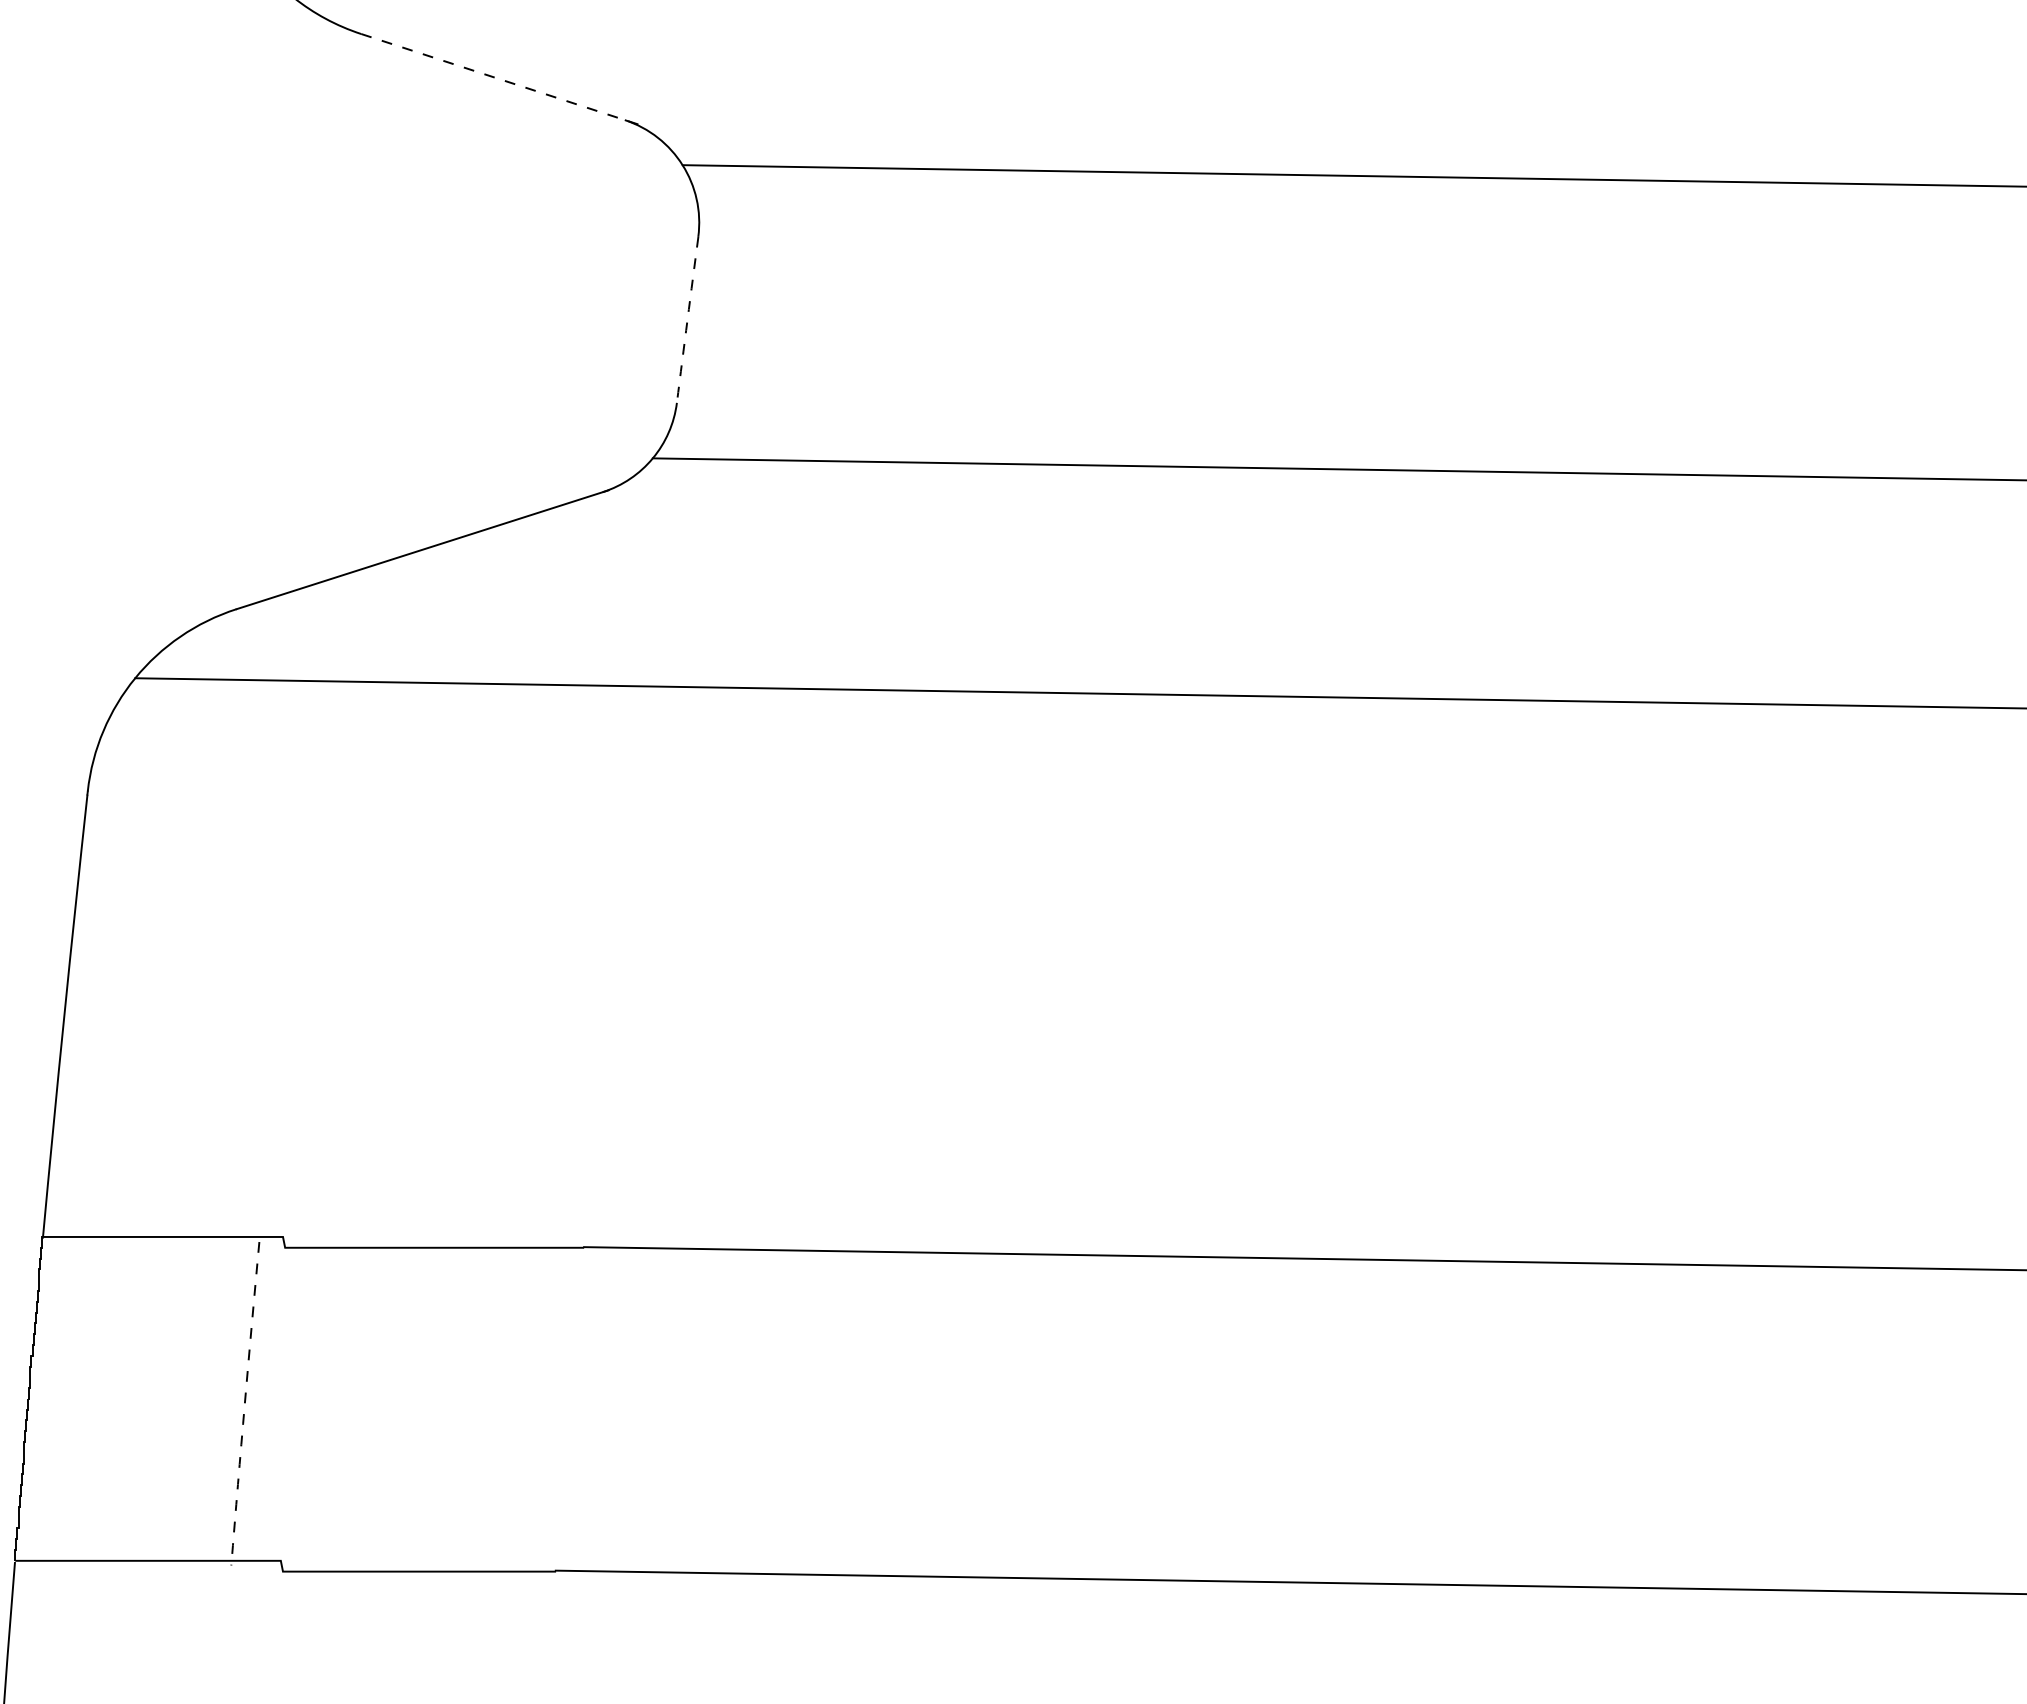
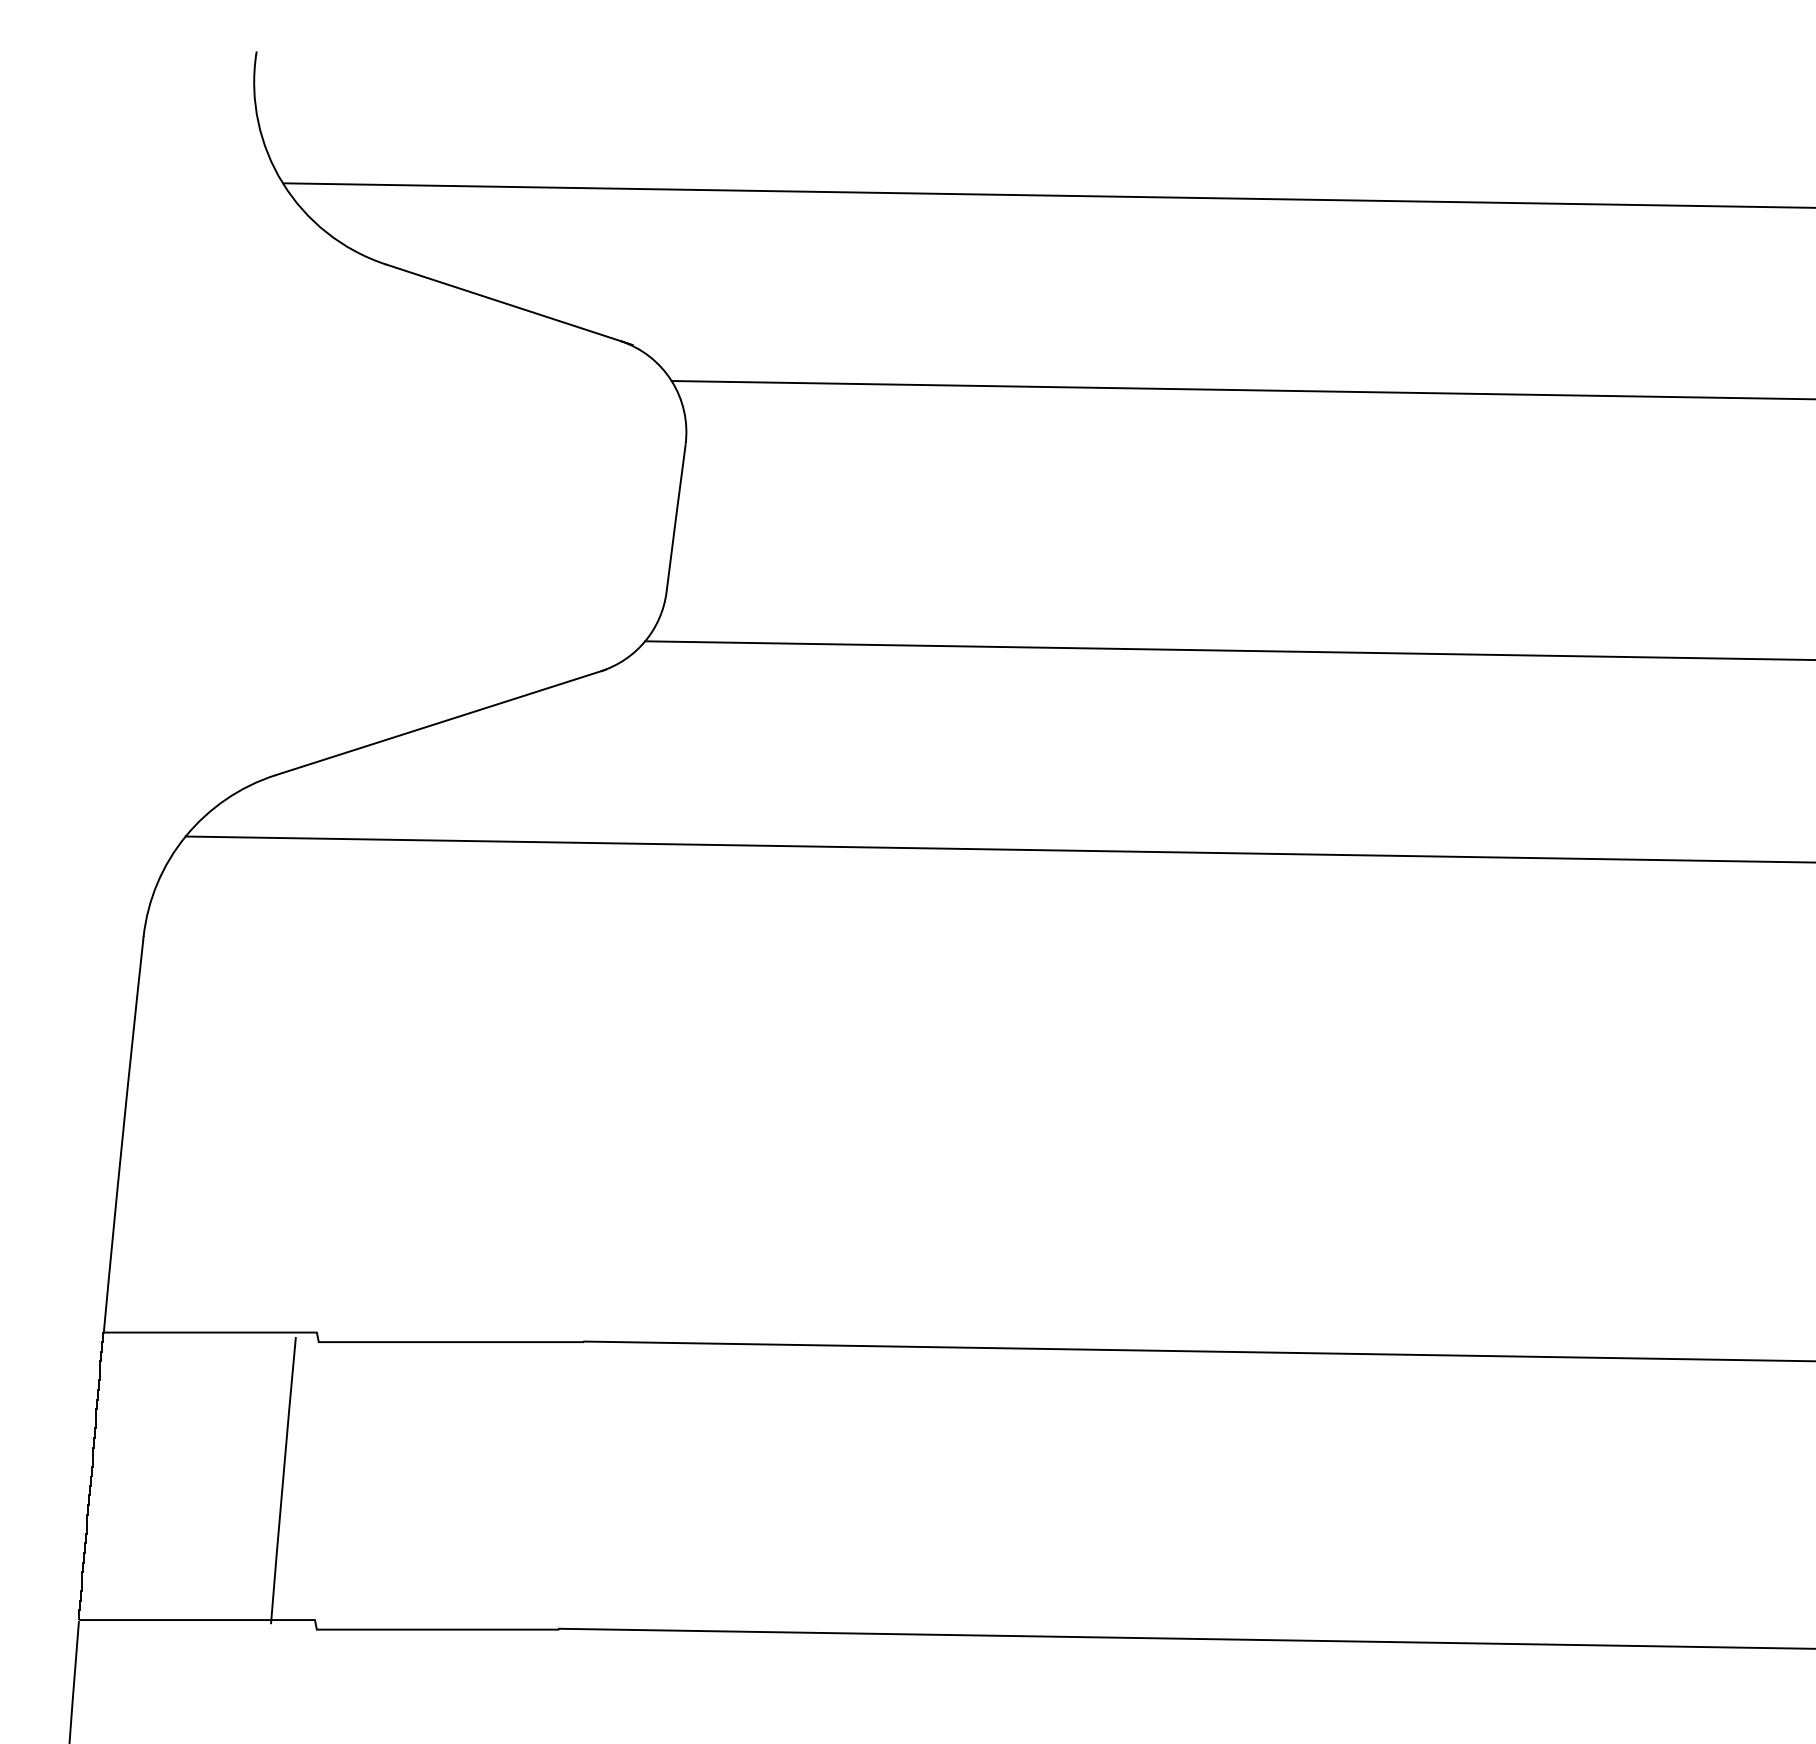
line: (499, 78) -> (509, 304), dashed -> solid
arc: (688, 320) -> (676, 518), dashed -> solid
arc: (245, 1403) -> (283, 1480), dashed -> solid

